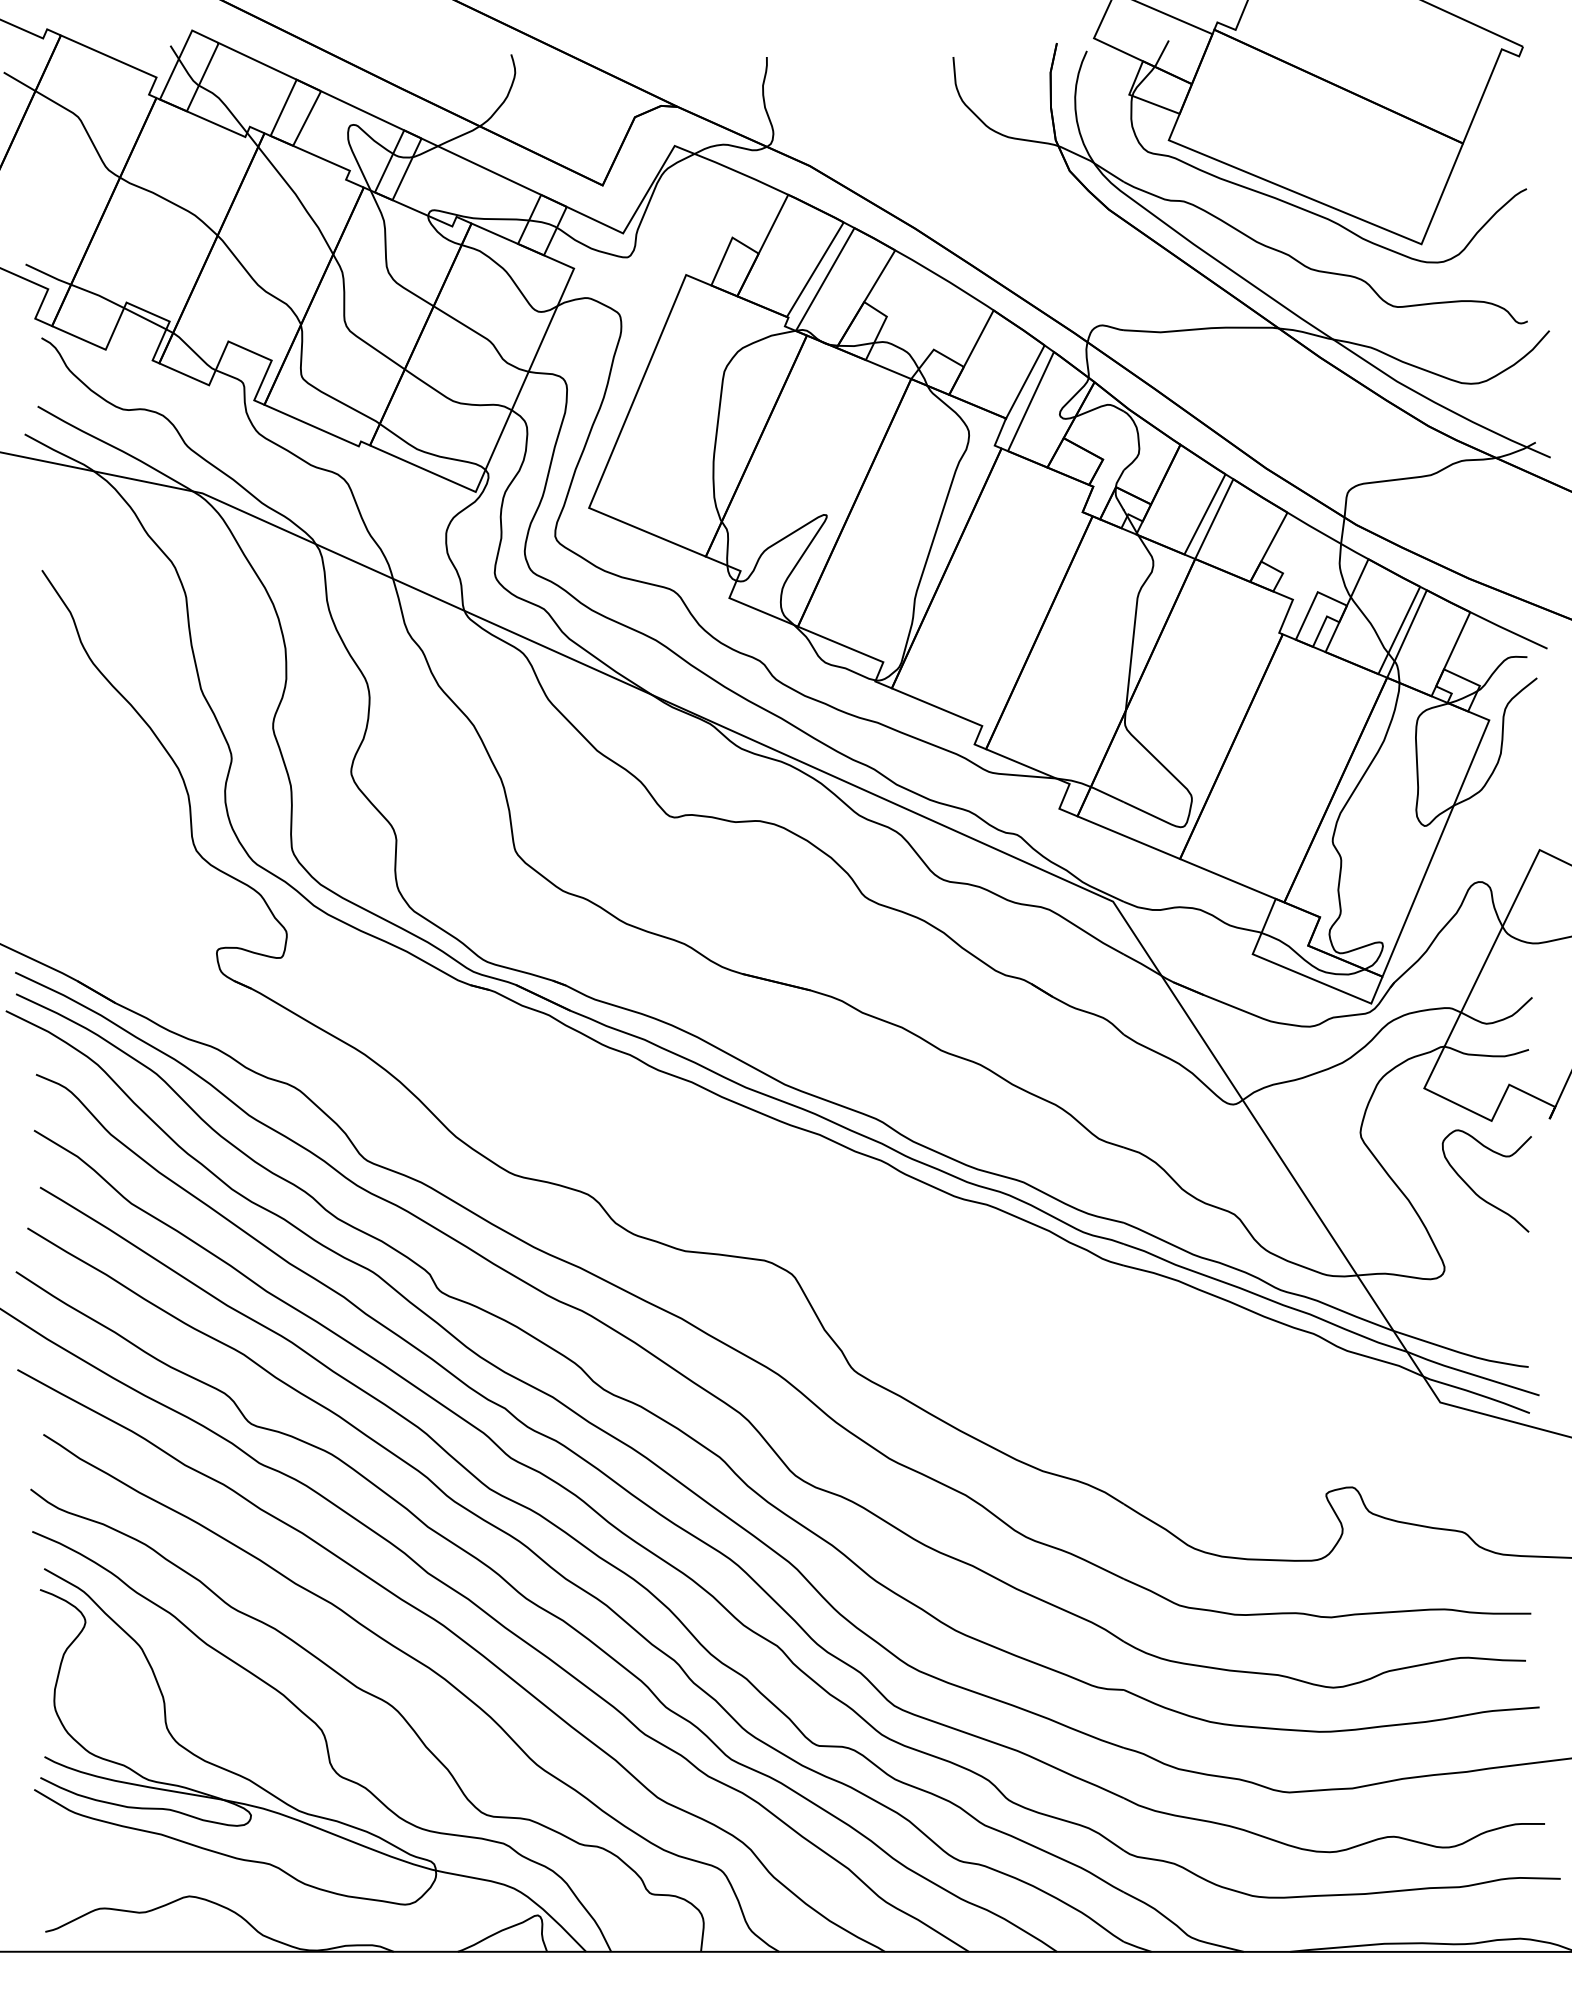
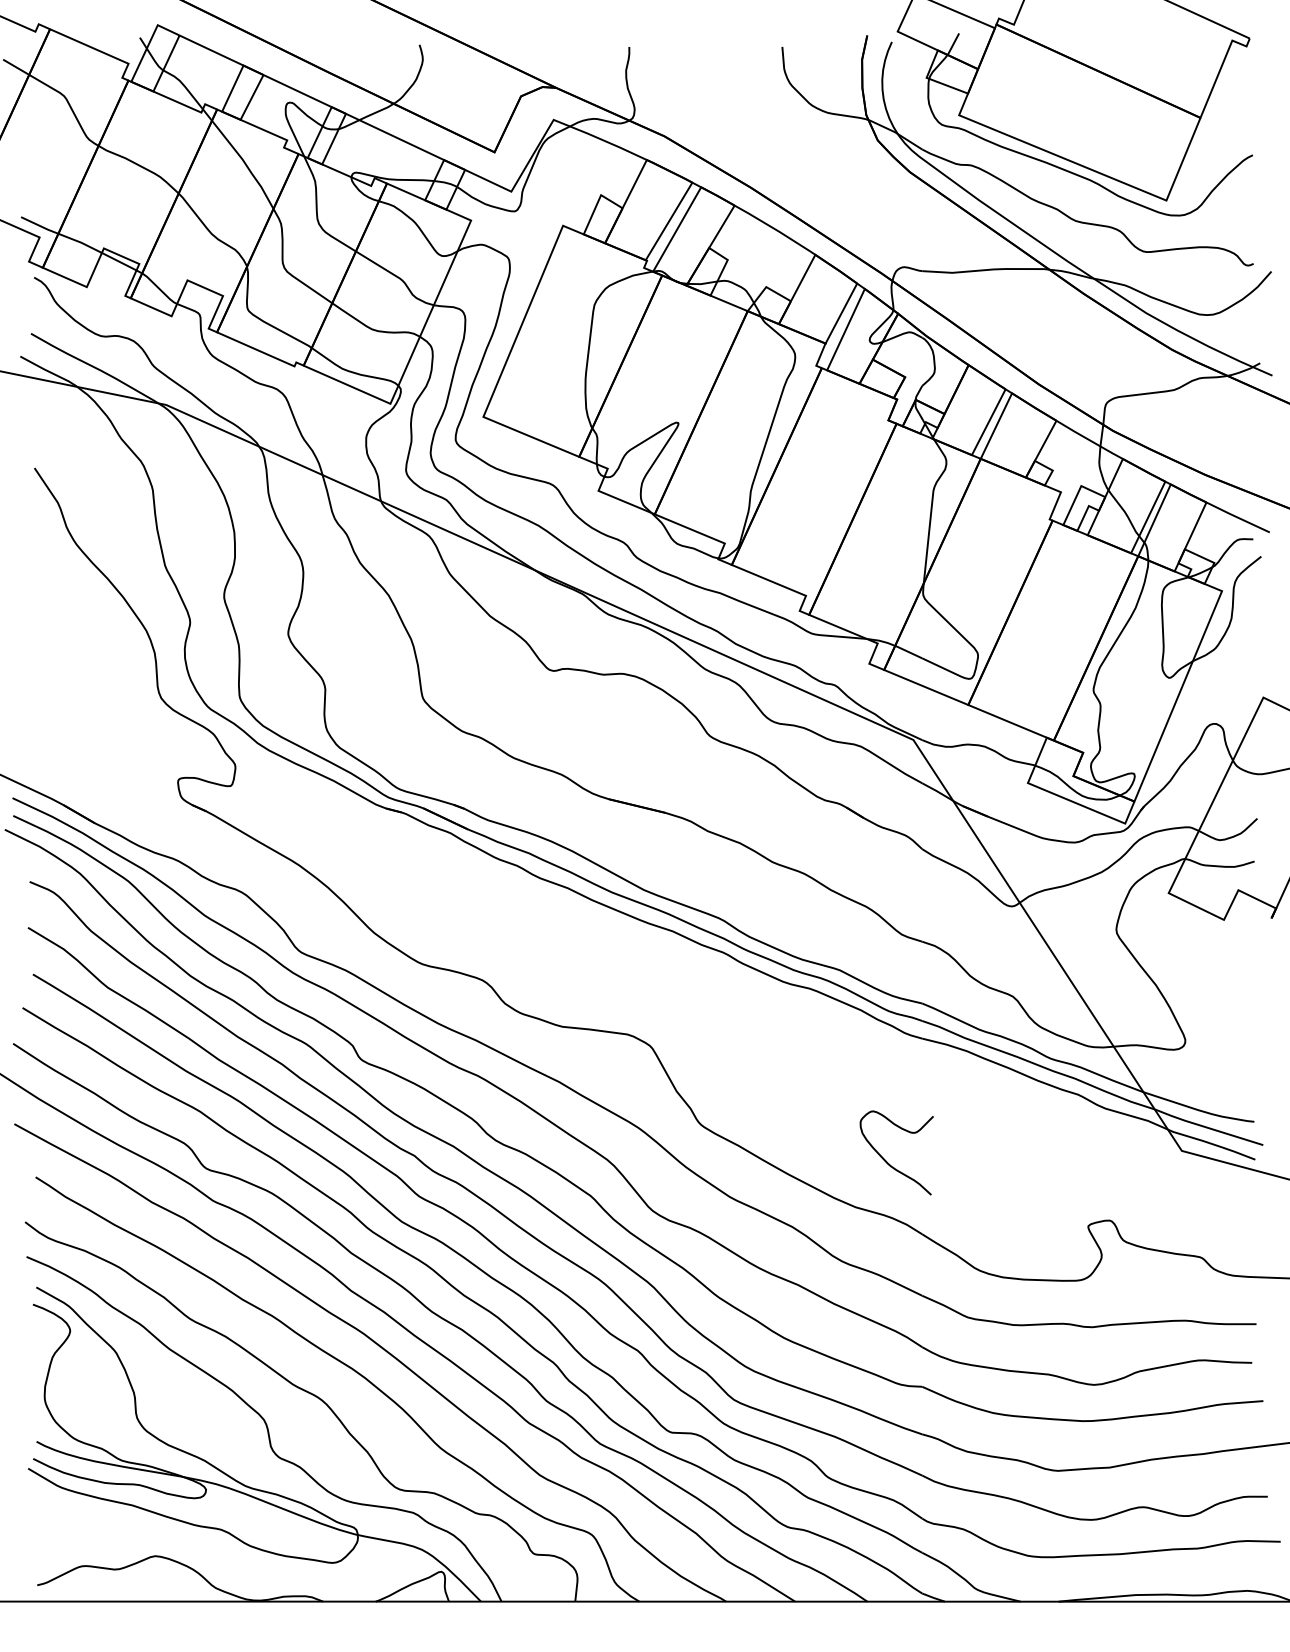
curve: (1474, 1190) -> (886, 1160), moved

